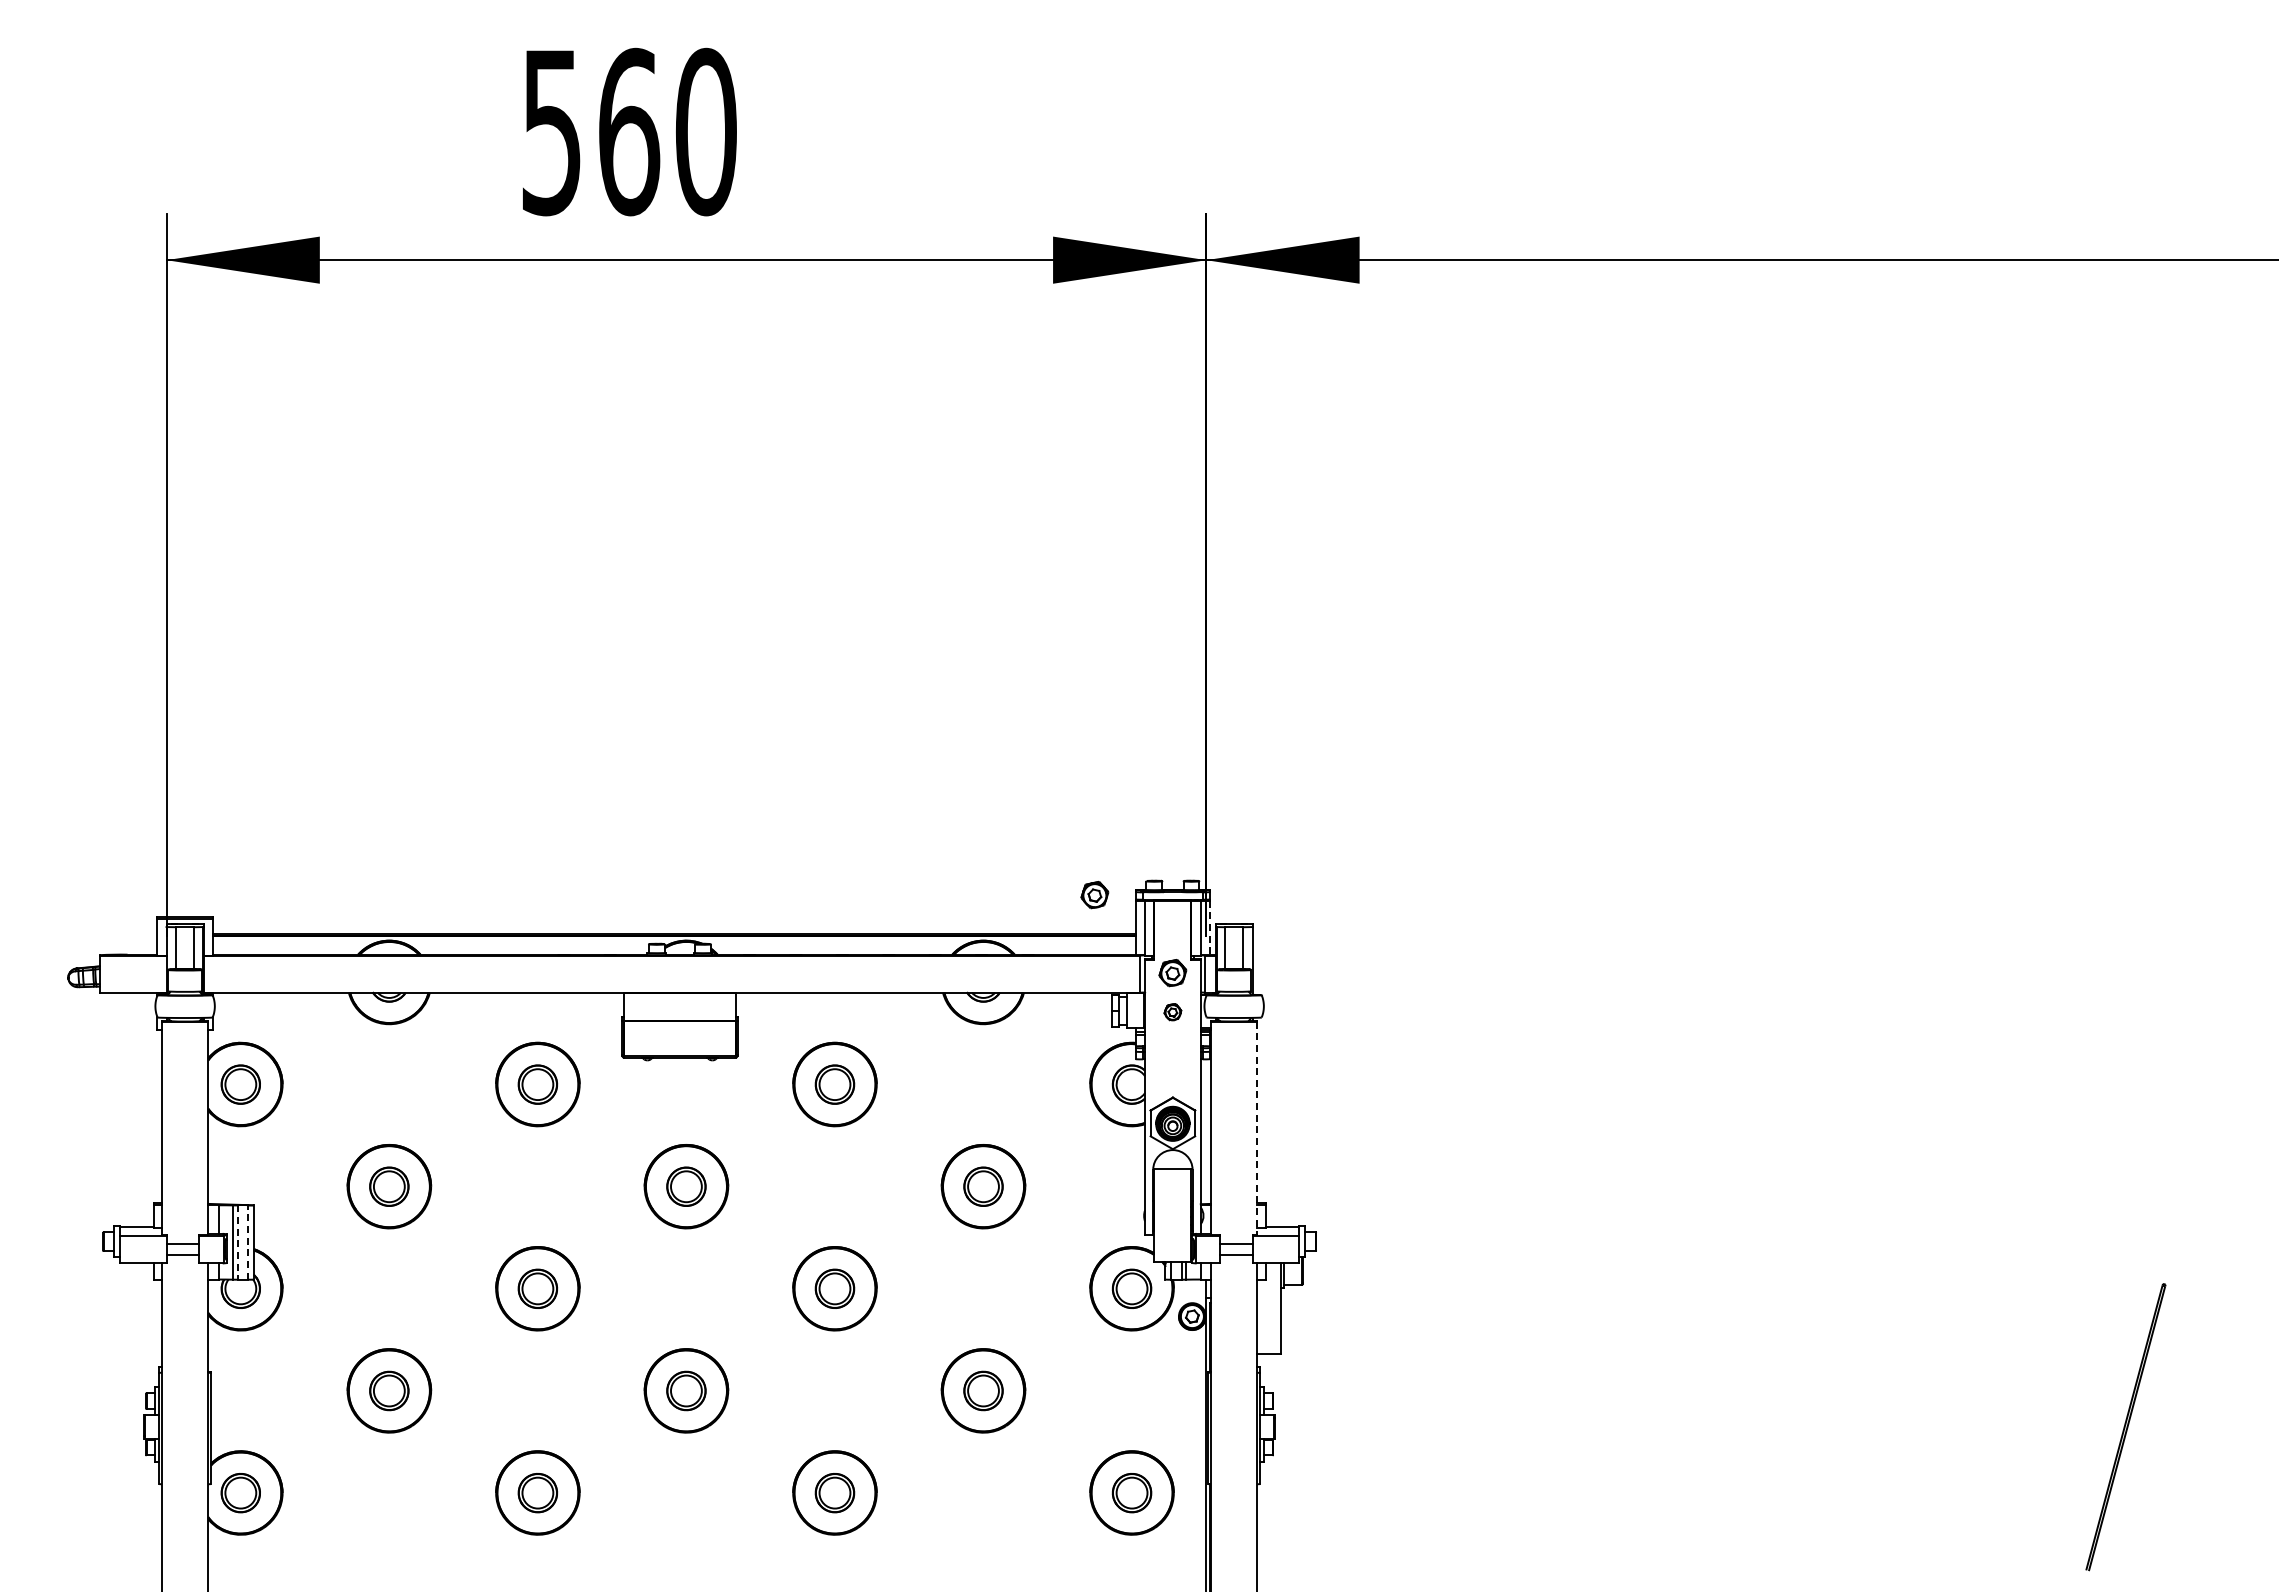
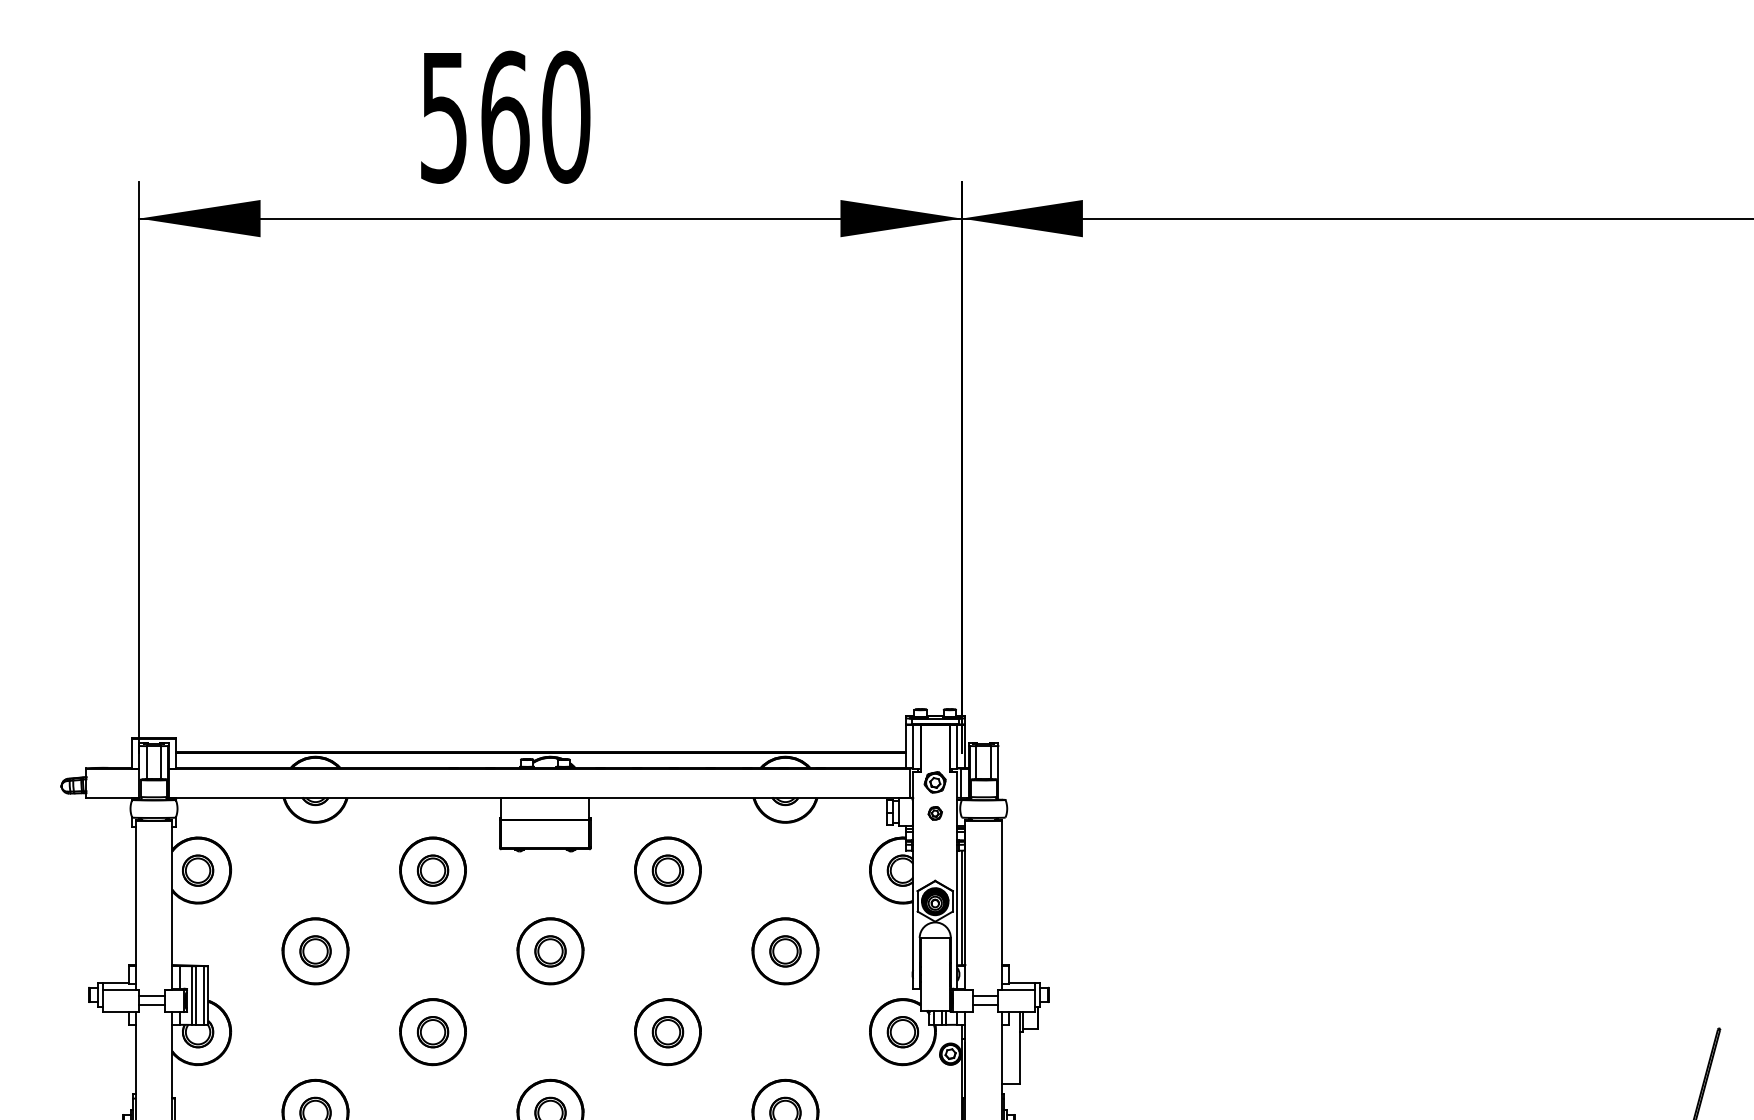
part: (1094, 895) -> (873, 721), removed
line: (1210, 928) -> (964, 747), dashed -> solid
line: (1257, 1128) -> (1002, 905), dashed -> solid
line: (1206, 1131) -> (961, 907), added
line: (248, 1242) -> (204, 995), dashed -> solid
line: (237, 1243) -> (195, 996), dashed -> solid

